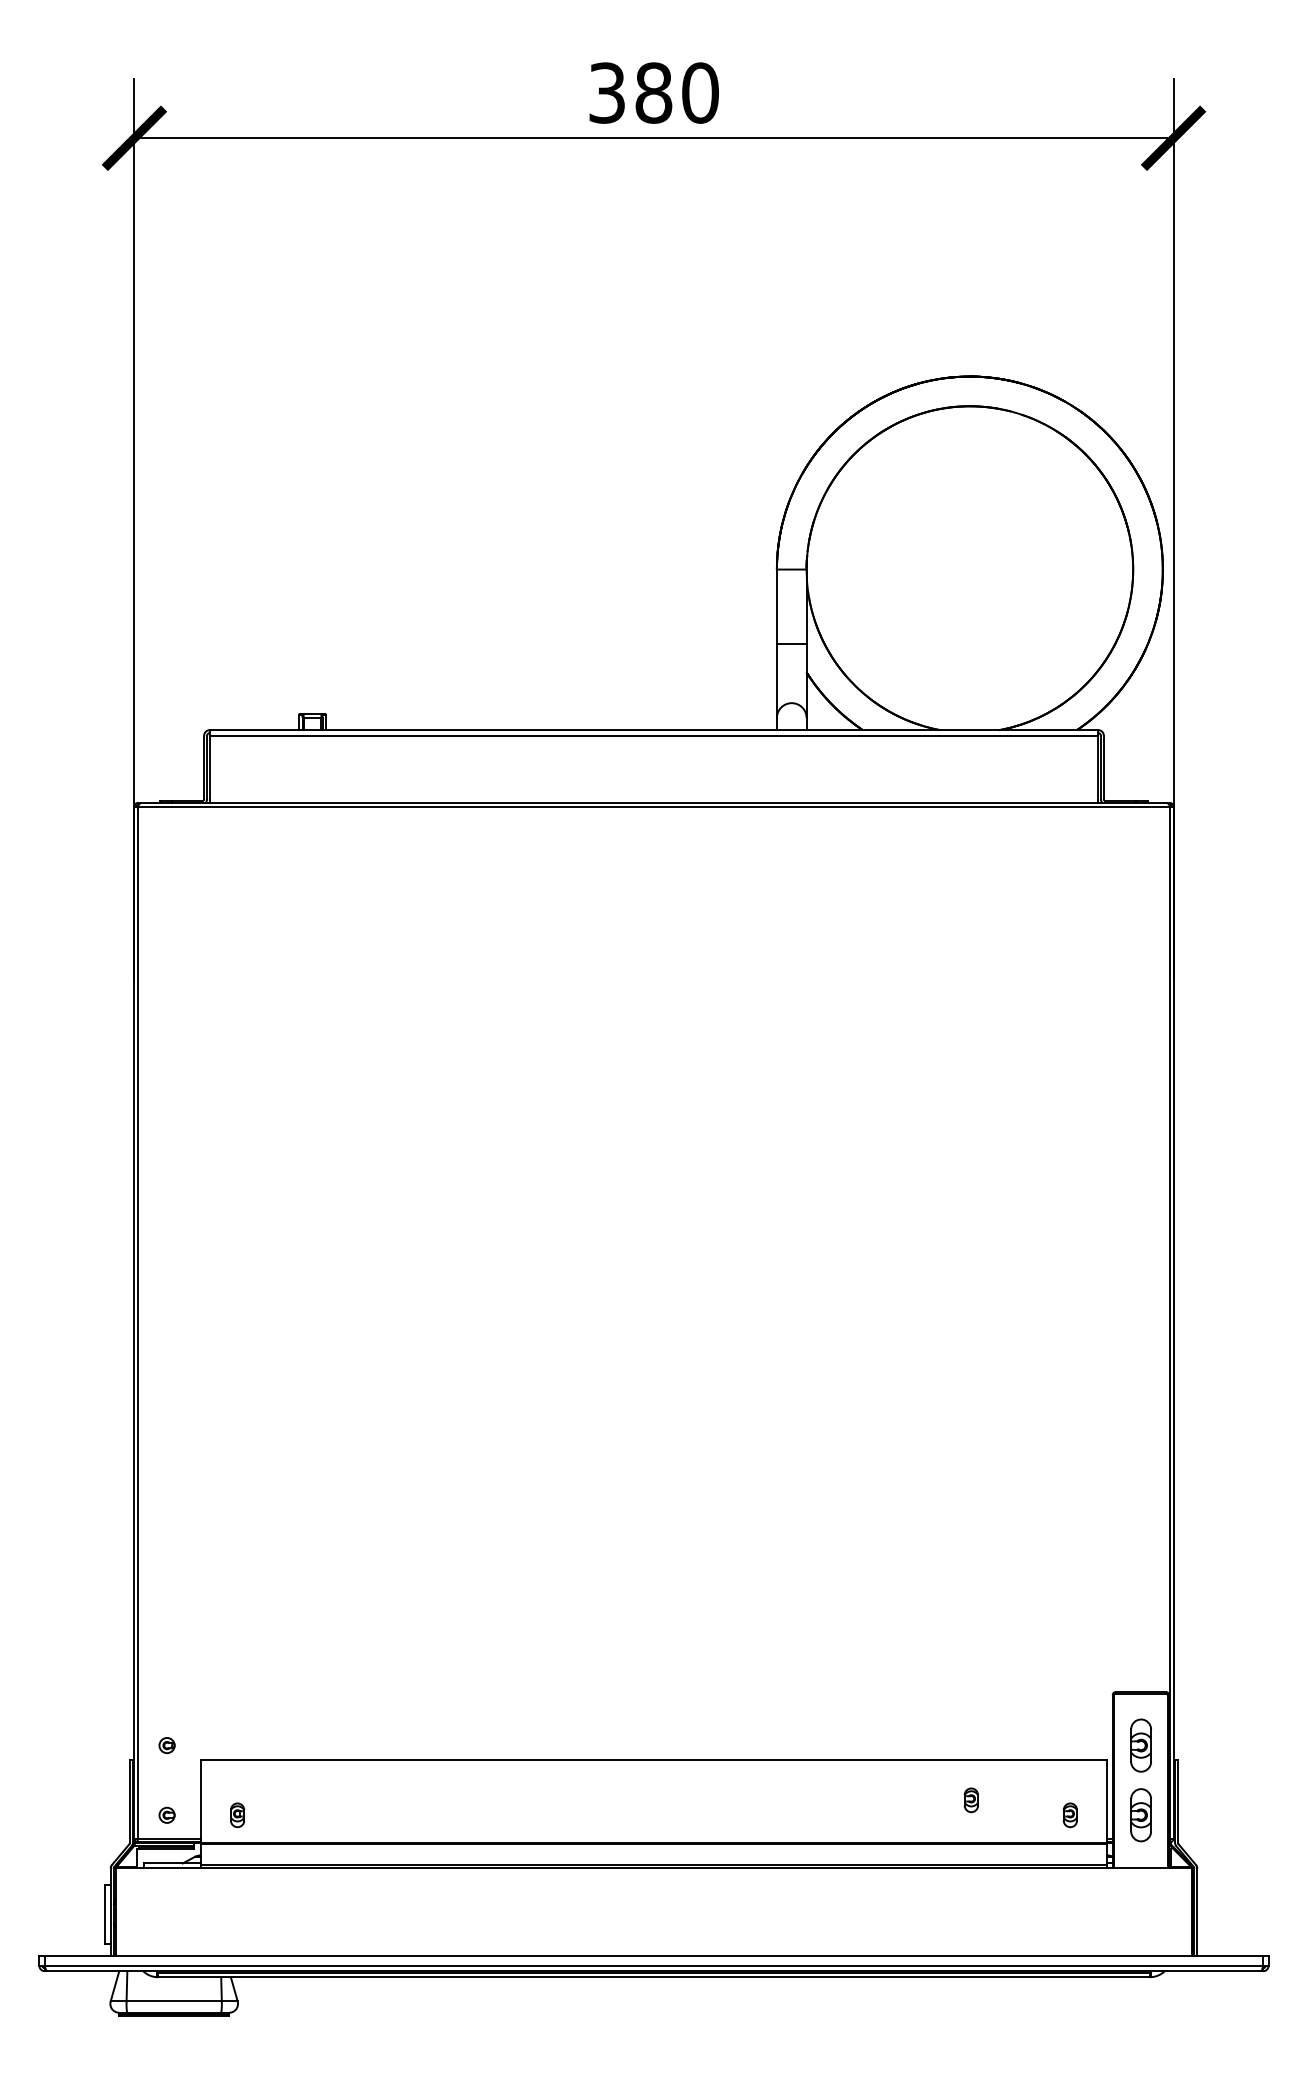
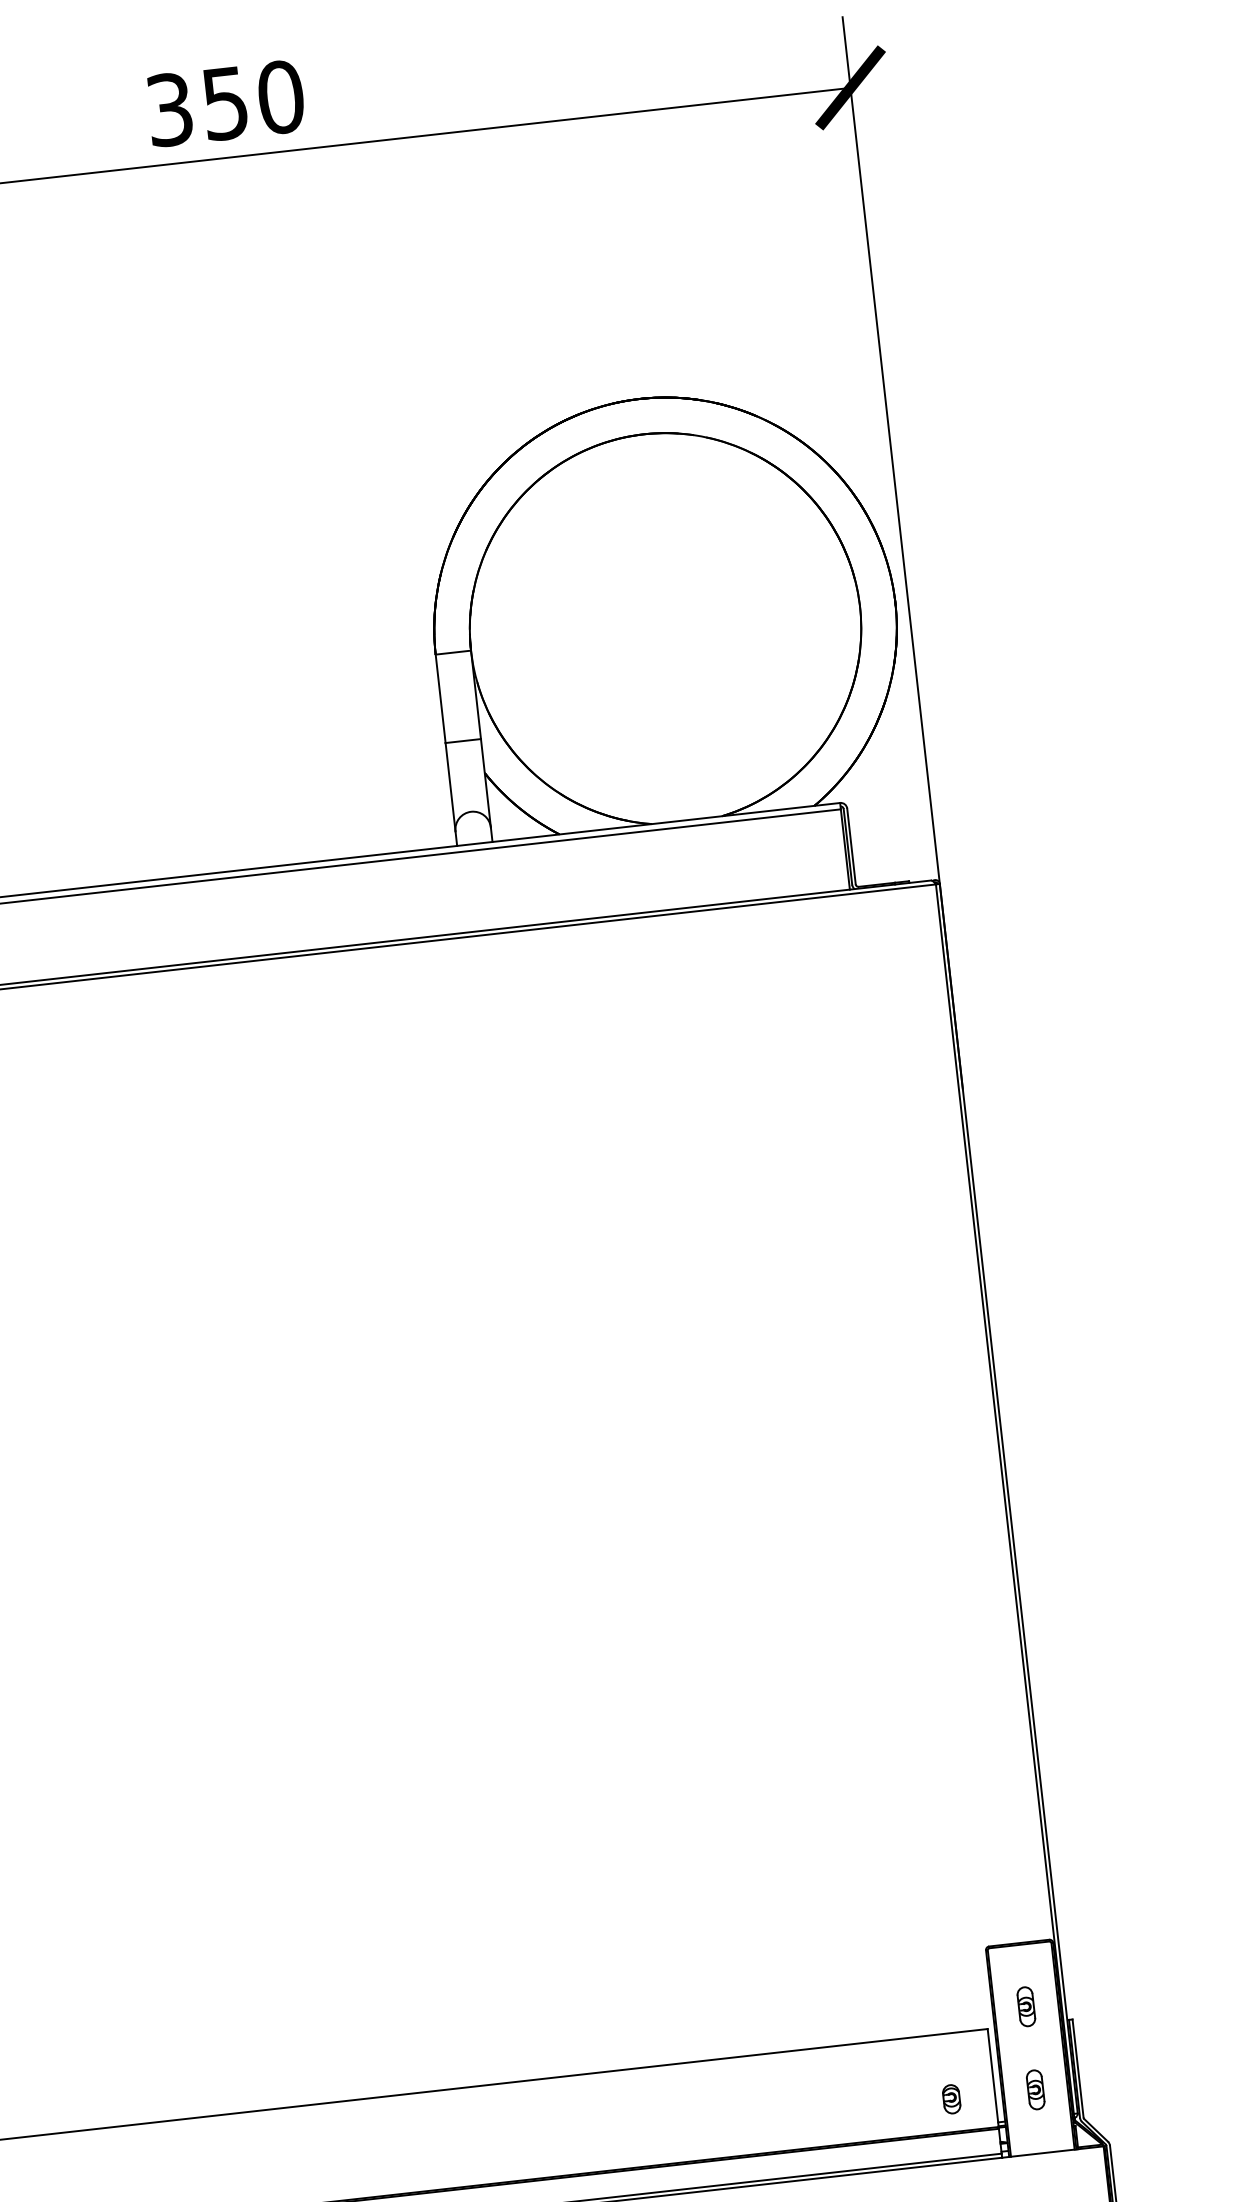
text: (653, 92) -> (224, 102), 380 -> 350
part: (1140, 1745) -> (1025, 2006), size x0.62
part: (970, 1800) -> (830, 2094), removed
part: (1140, 1815) -> (1035, 2090), size x0.62

